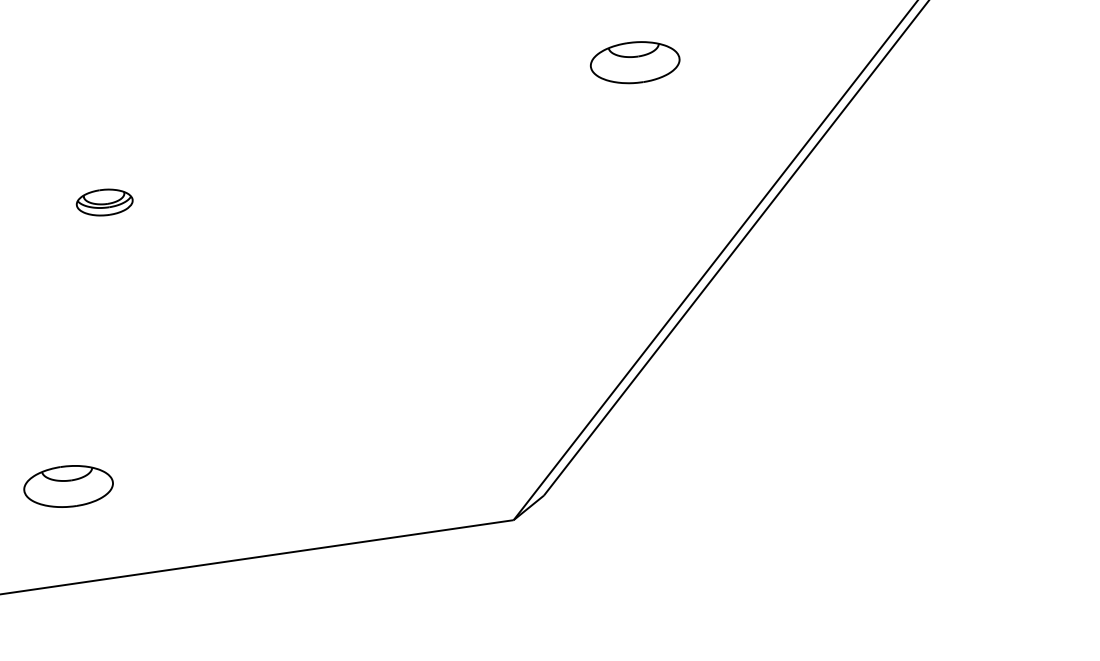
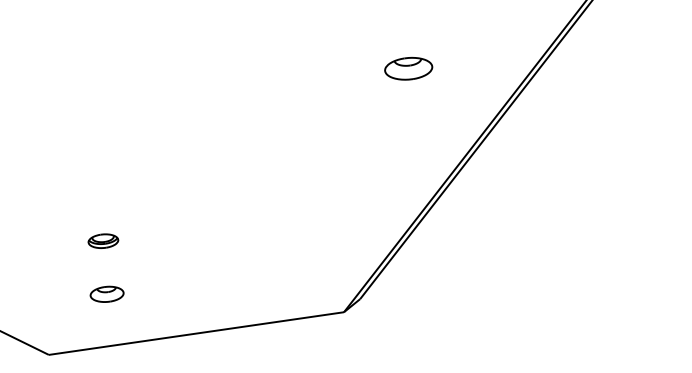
part: (104, 201) -> (103, 240), moved
part: (67, 486) -> (106, 294), size x0.7

